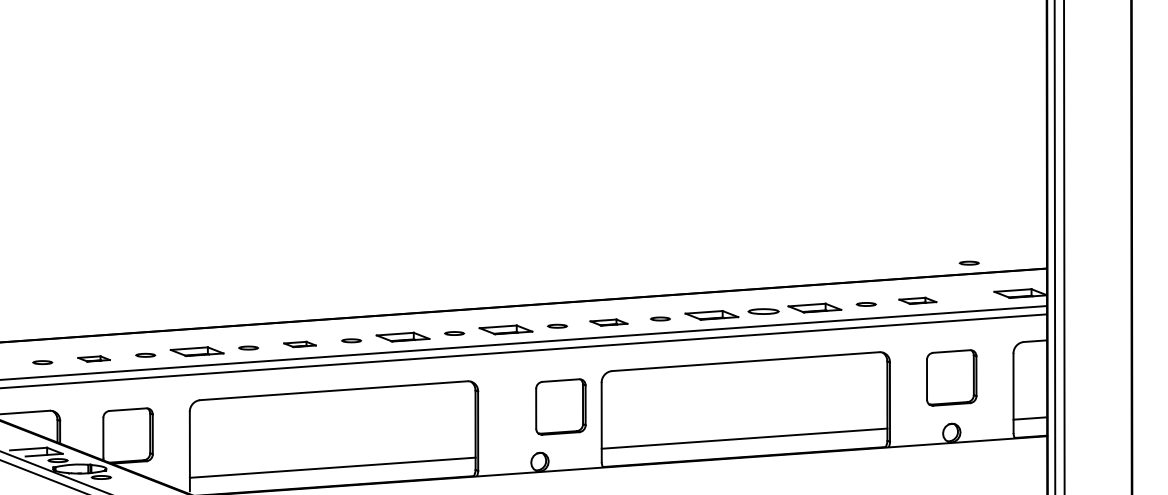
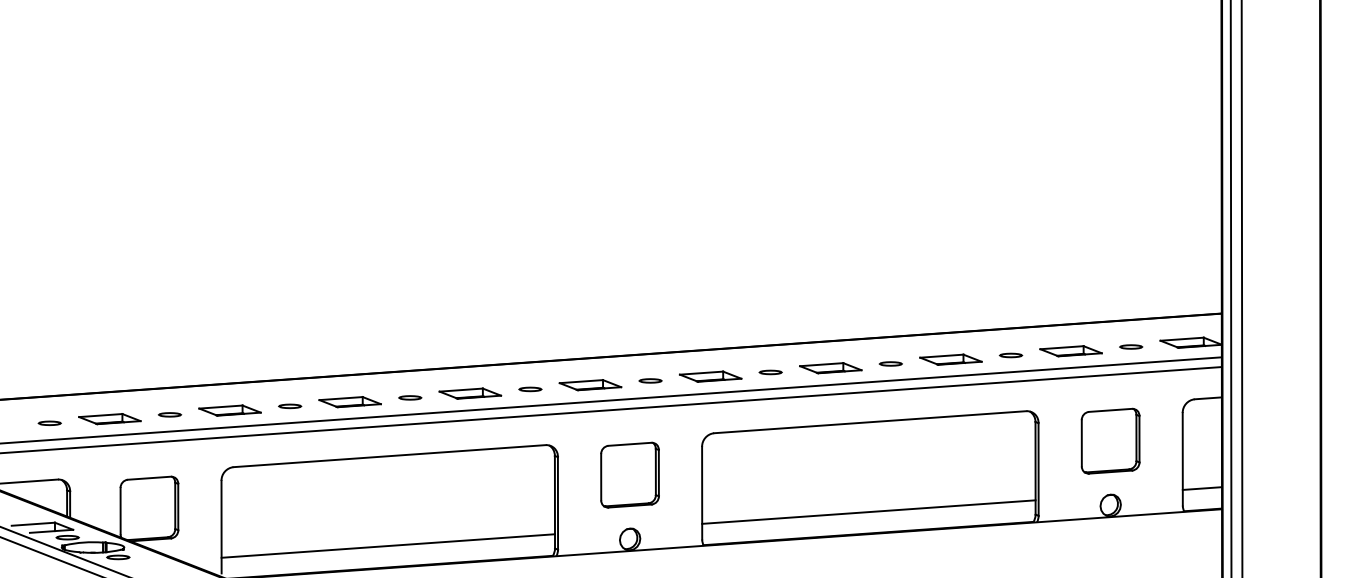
part: (968, 262) -> (1130, 346), moved
part: (917, 300) -> (1070, 350), size x1.43
part: (762, 311) -> (889, 363), size x0.62
part: (608, 322) -> (710, 376), size x1.43
part: (299, 344) -> (349, 402), size x1.67
part: (93, 358) -> (109, 418), size x1.67
part: (560, 406) -> (629, 474), moved

